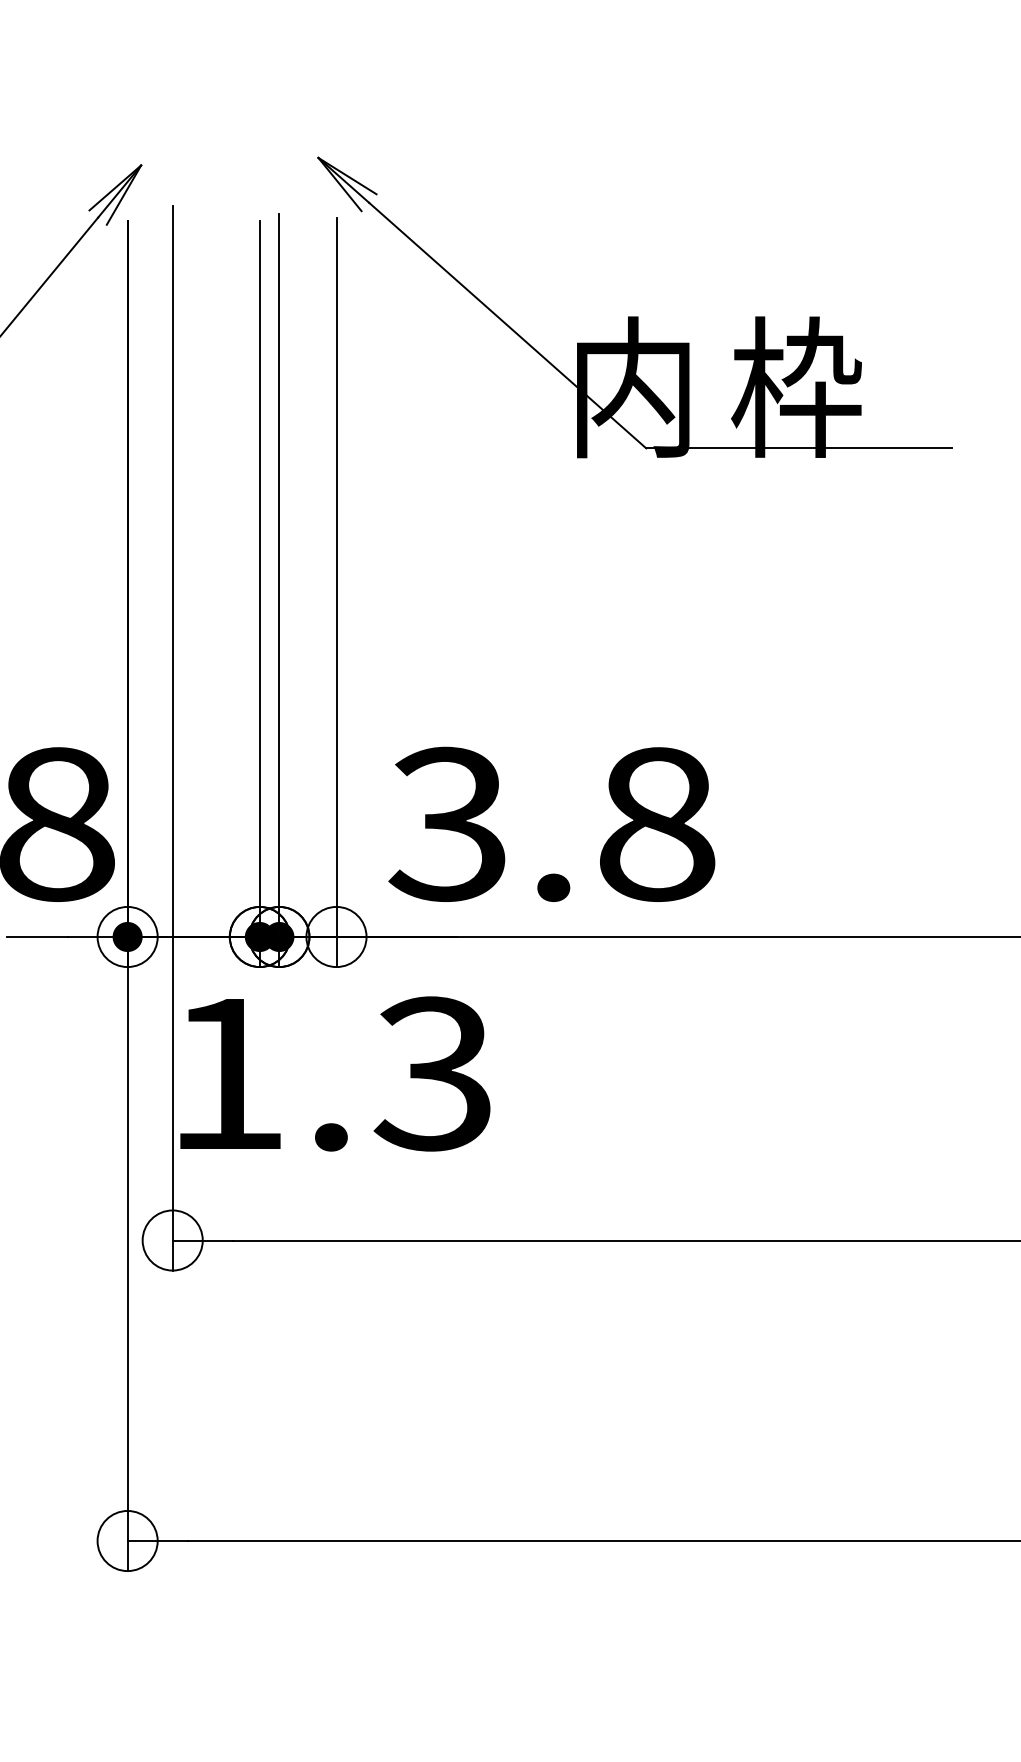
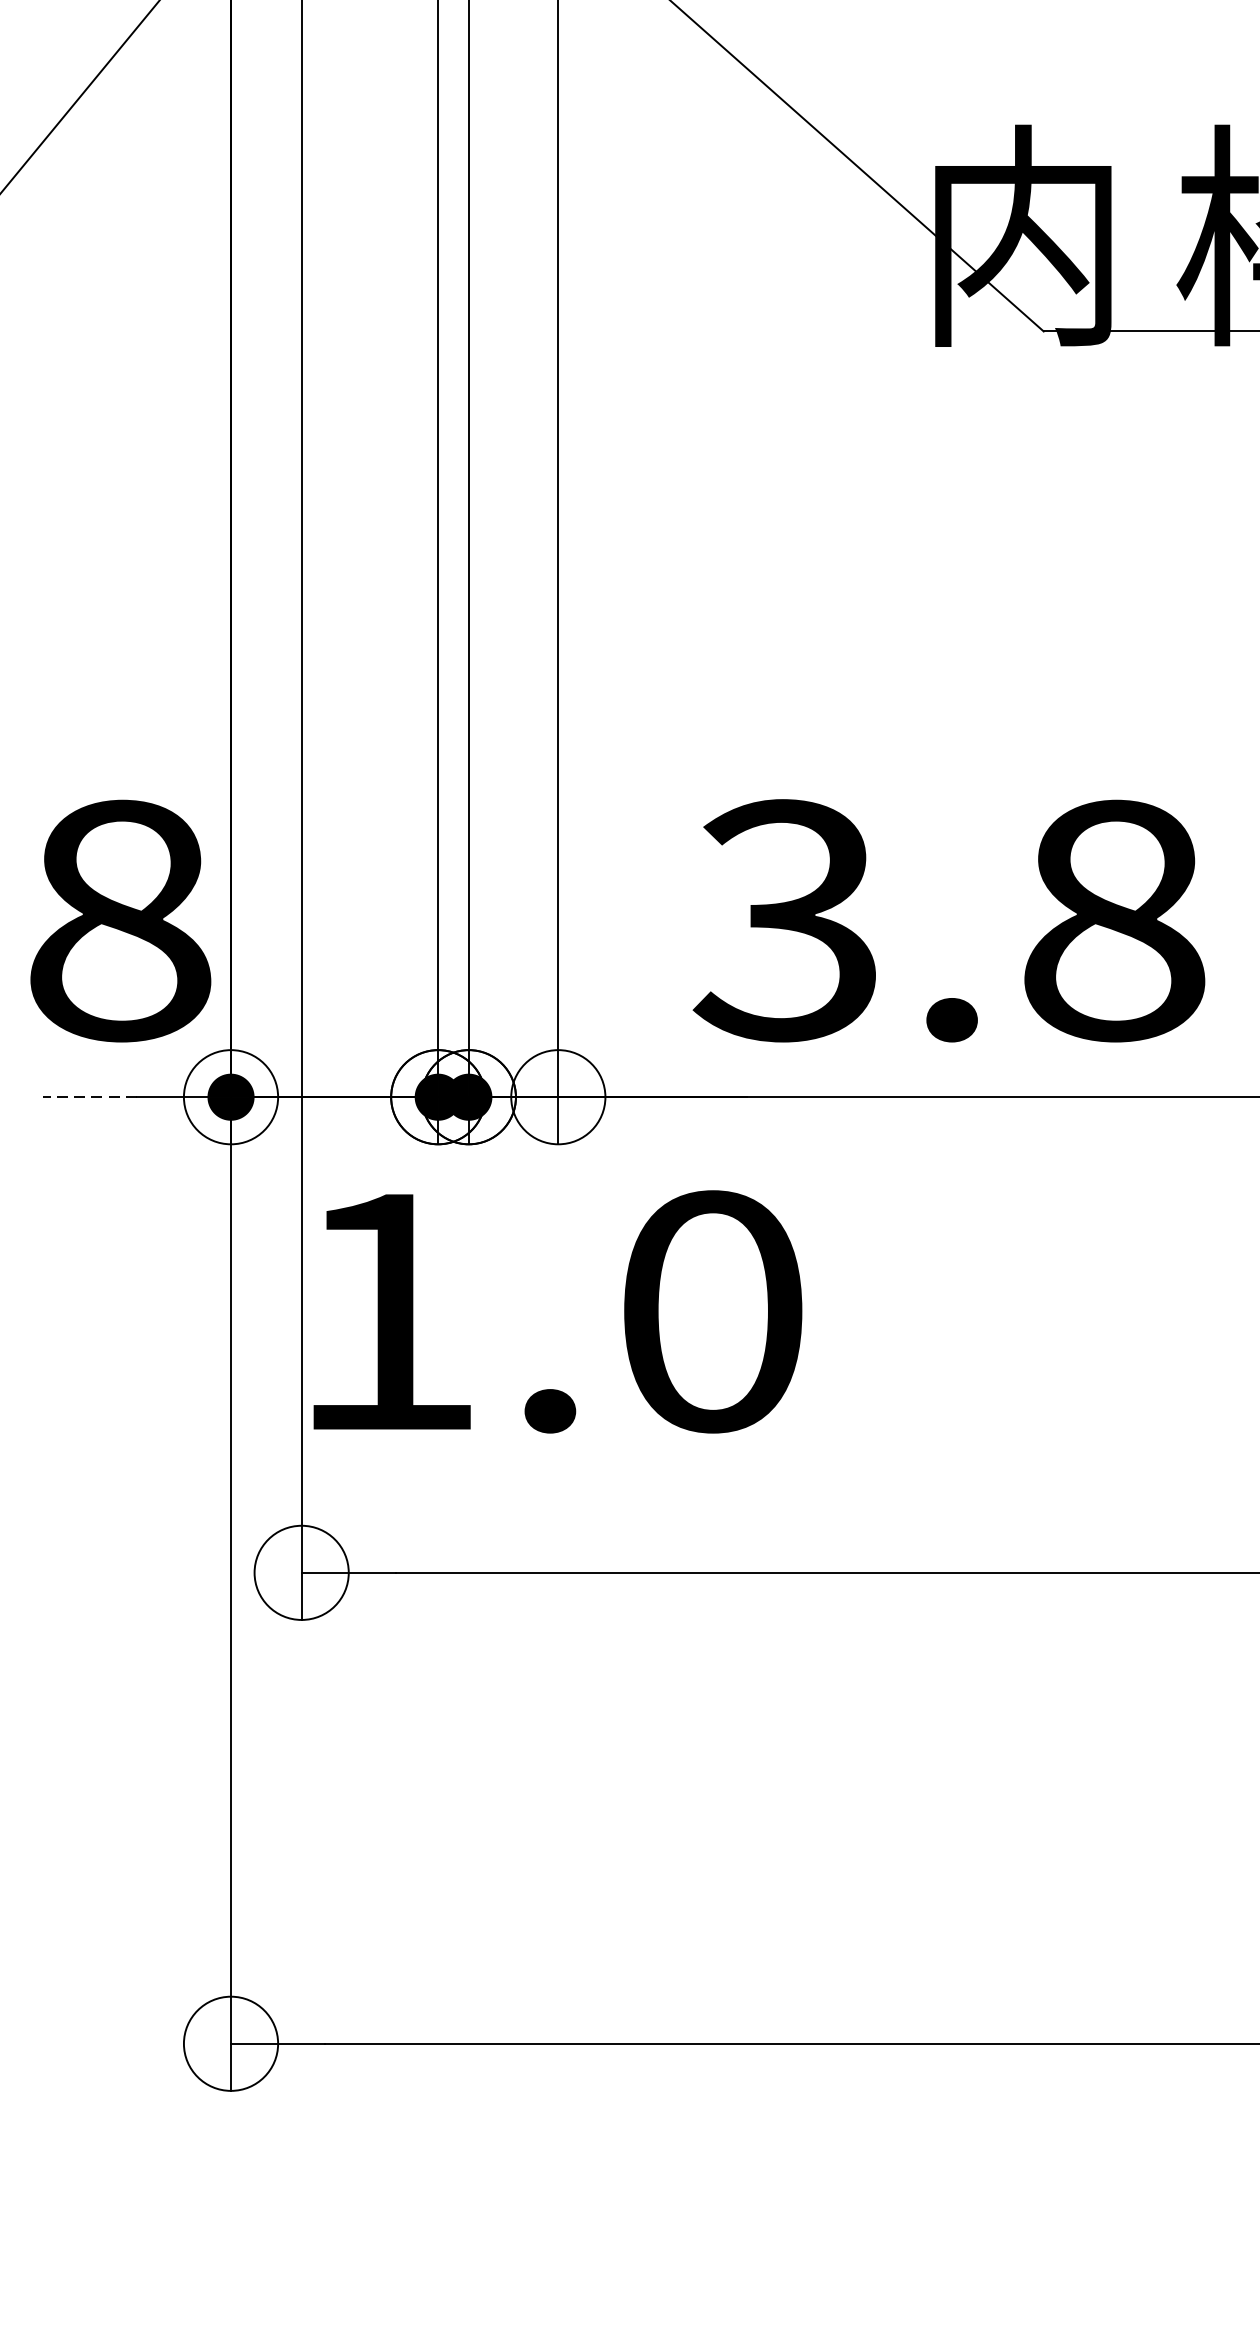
text: (551, 823) -> (948, 919), moved
line: (37, 937) -> (89, 1098), solid -> dashed
text: (432, 1073) -> (708, 1311), 1.3 -> 1.0

